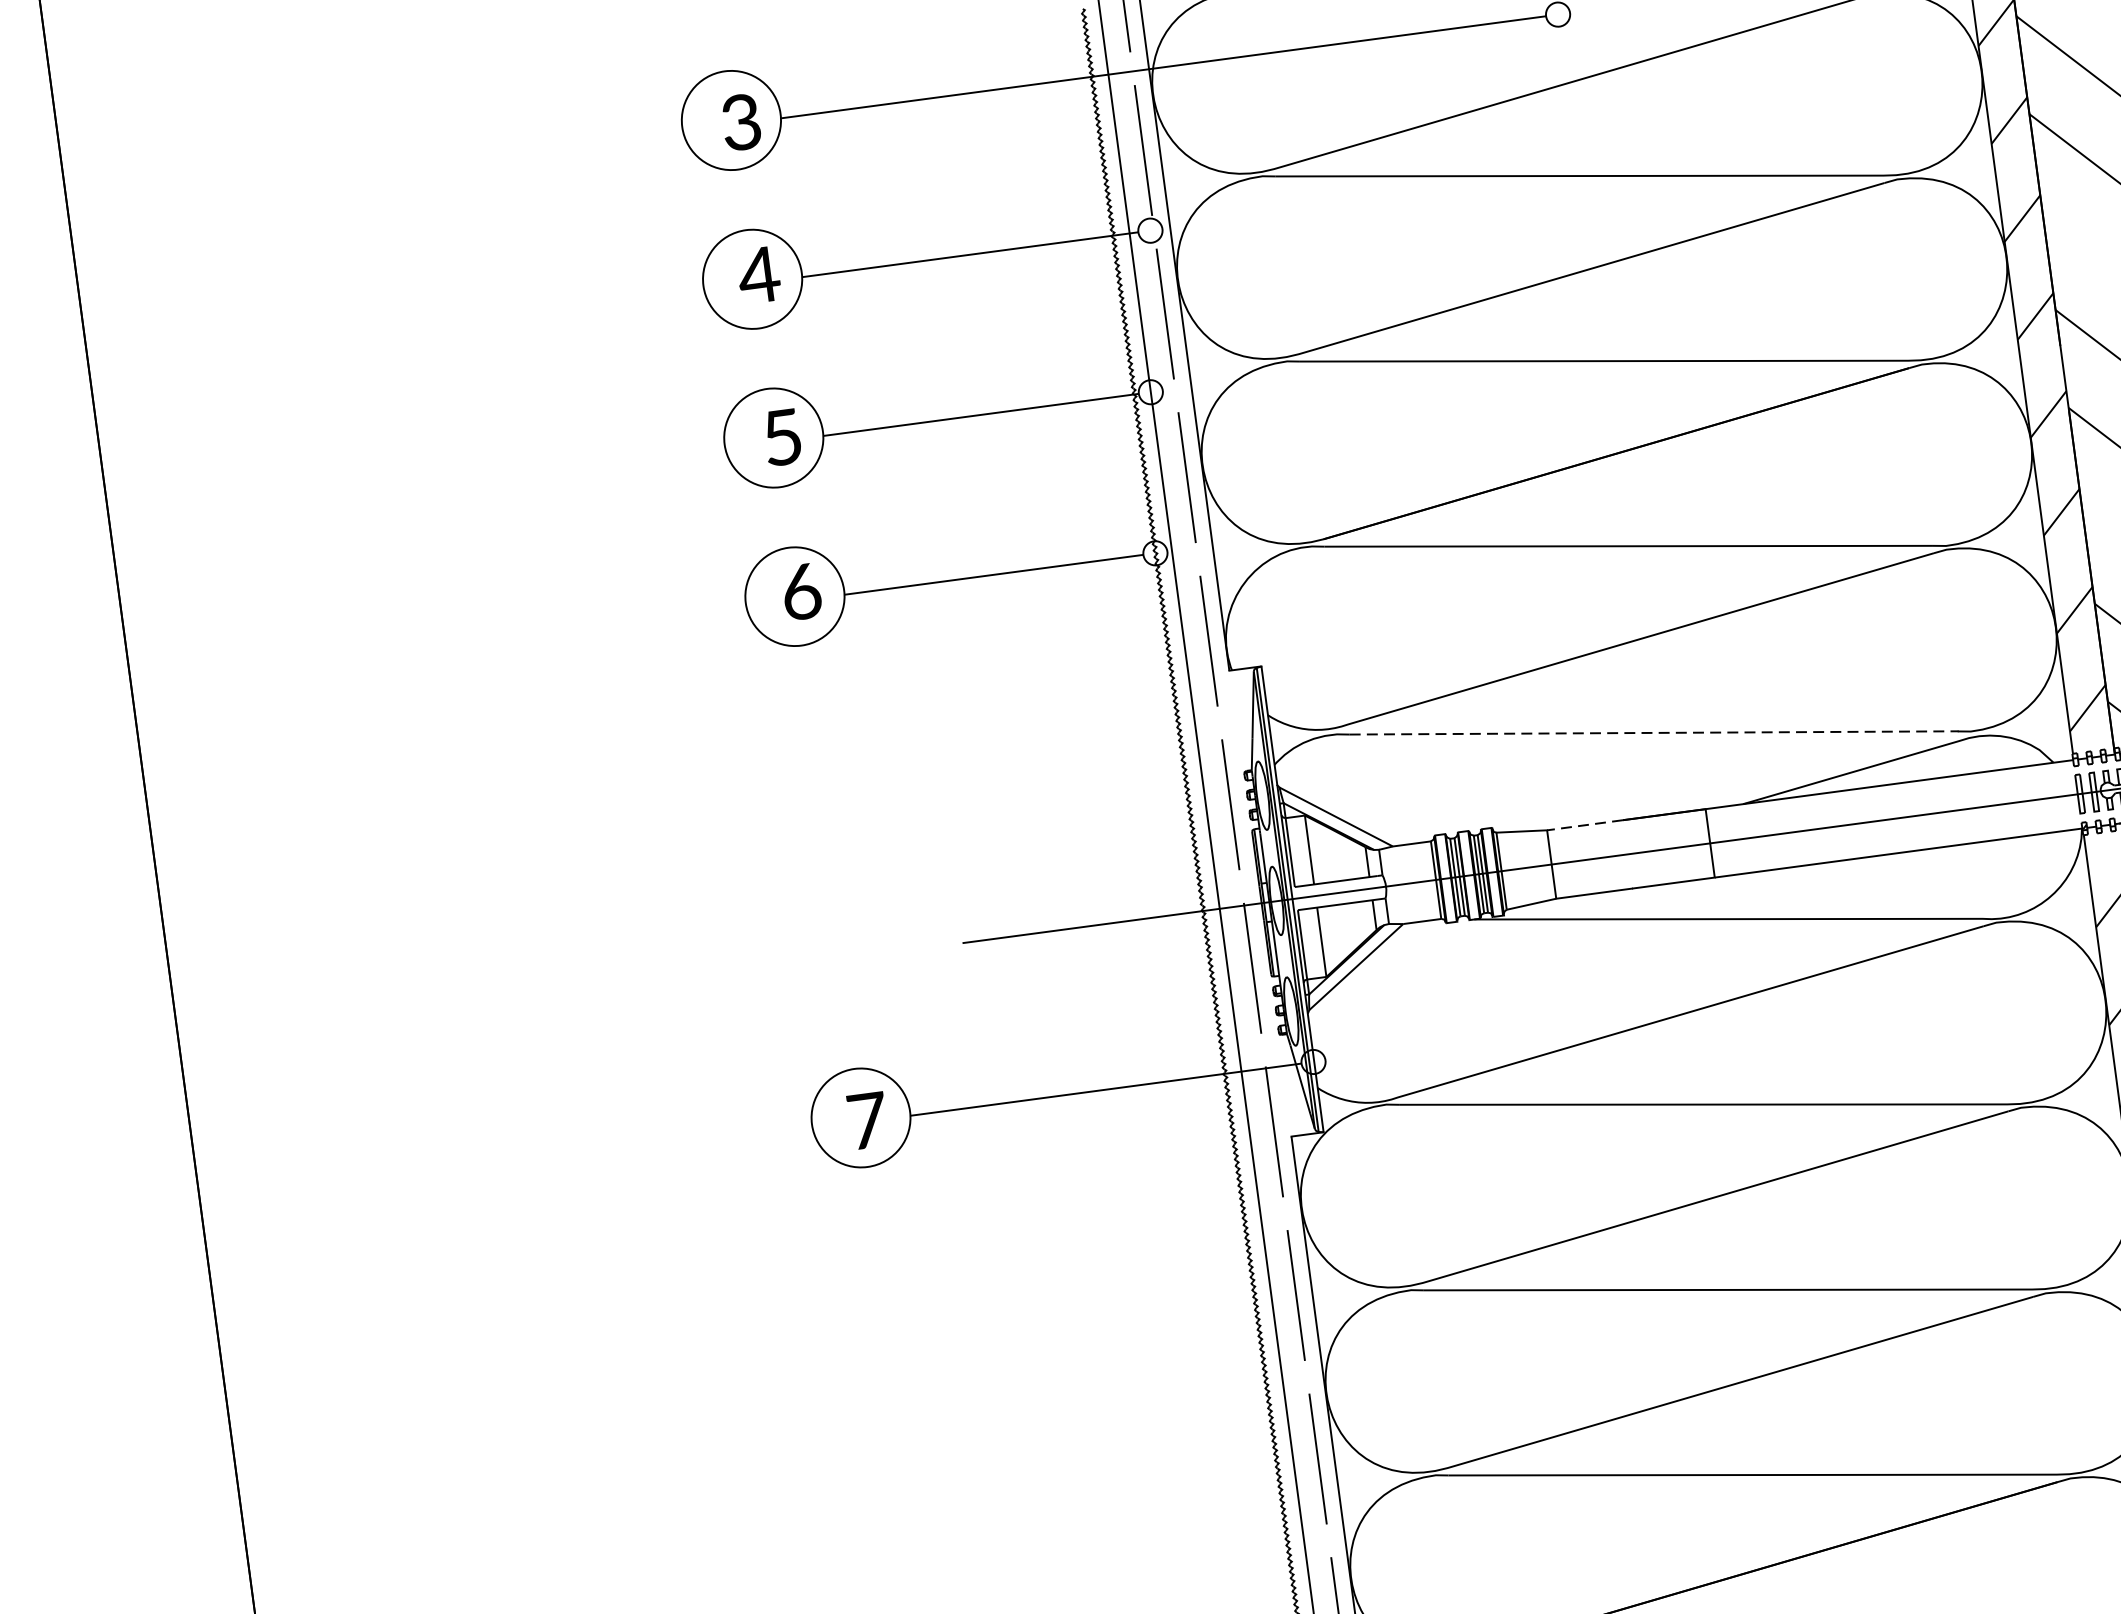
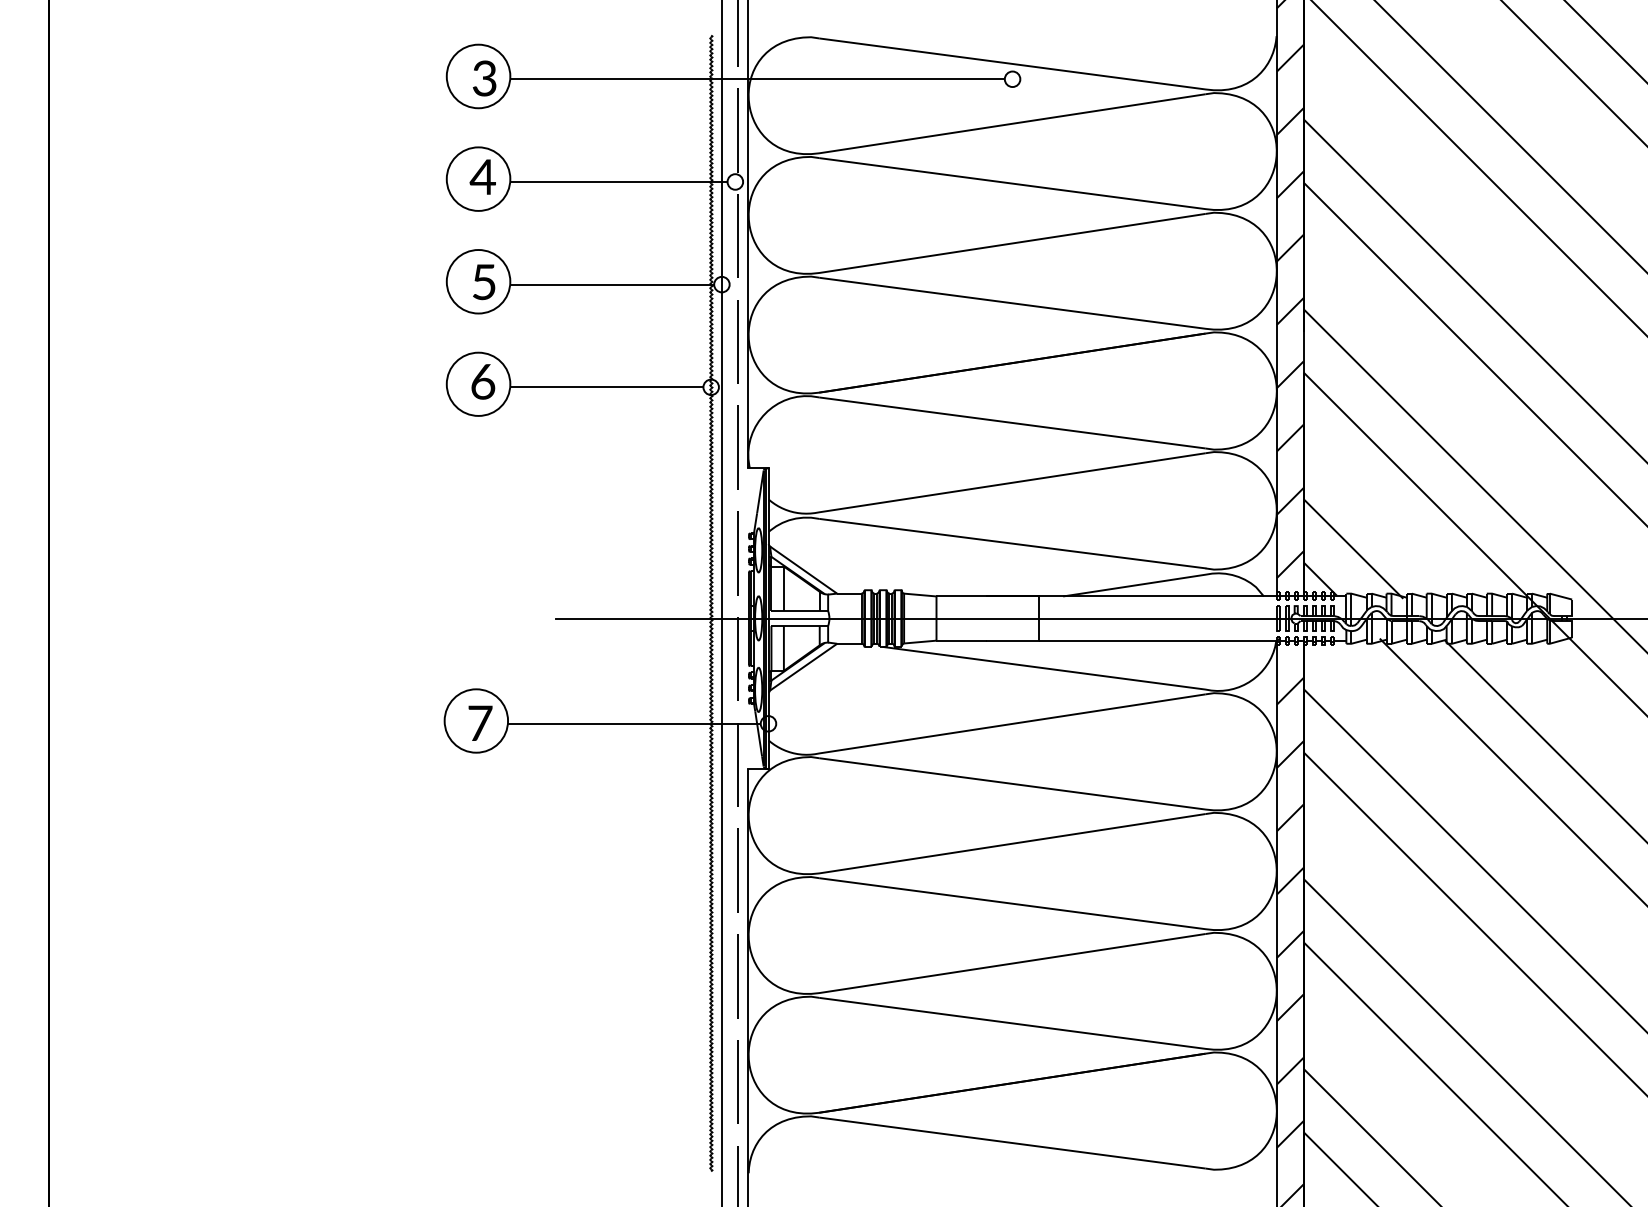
line: (1655, 732) -> (1013, 543), dashed -> solid
line: (1584, 825) -> (960, 596), dashed -> solid

